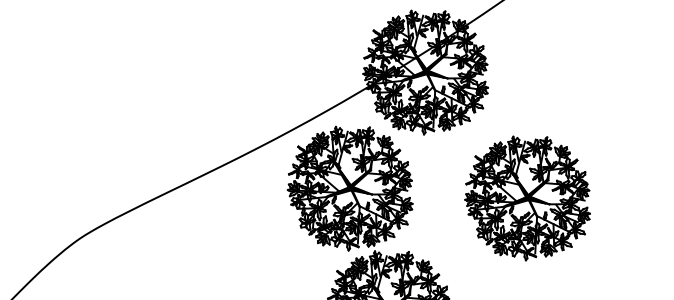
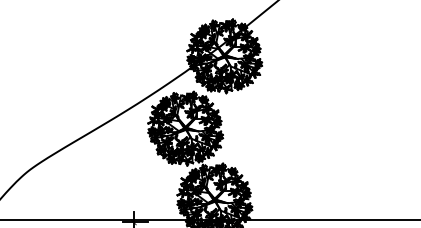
part: (527, 197) -> (290, 125), removed

